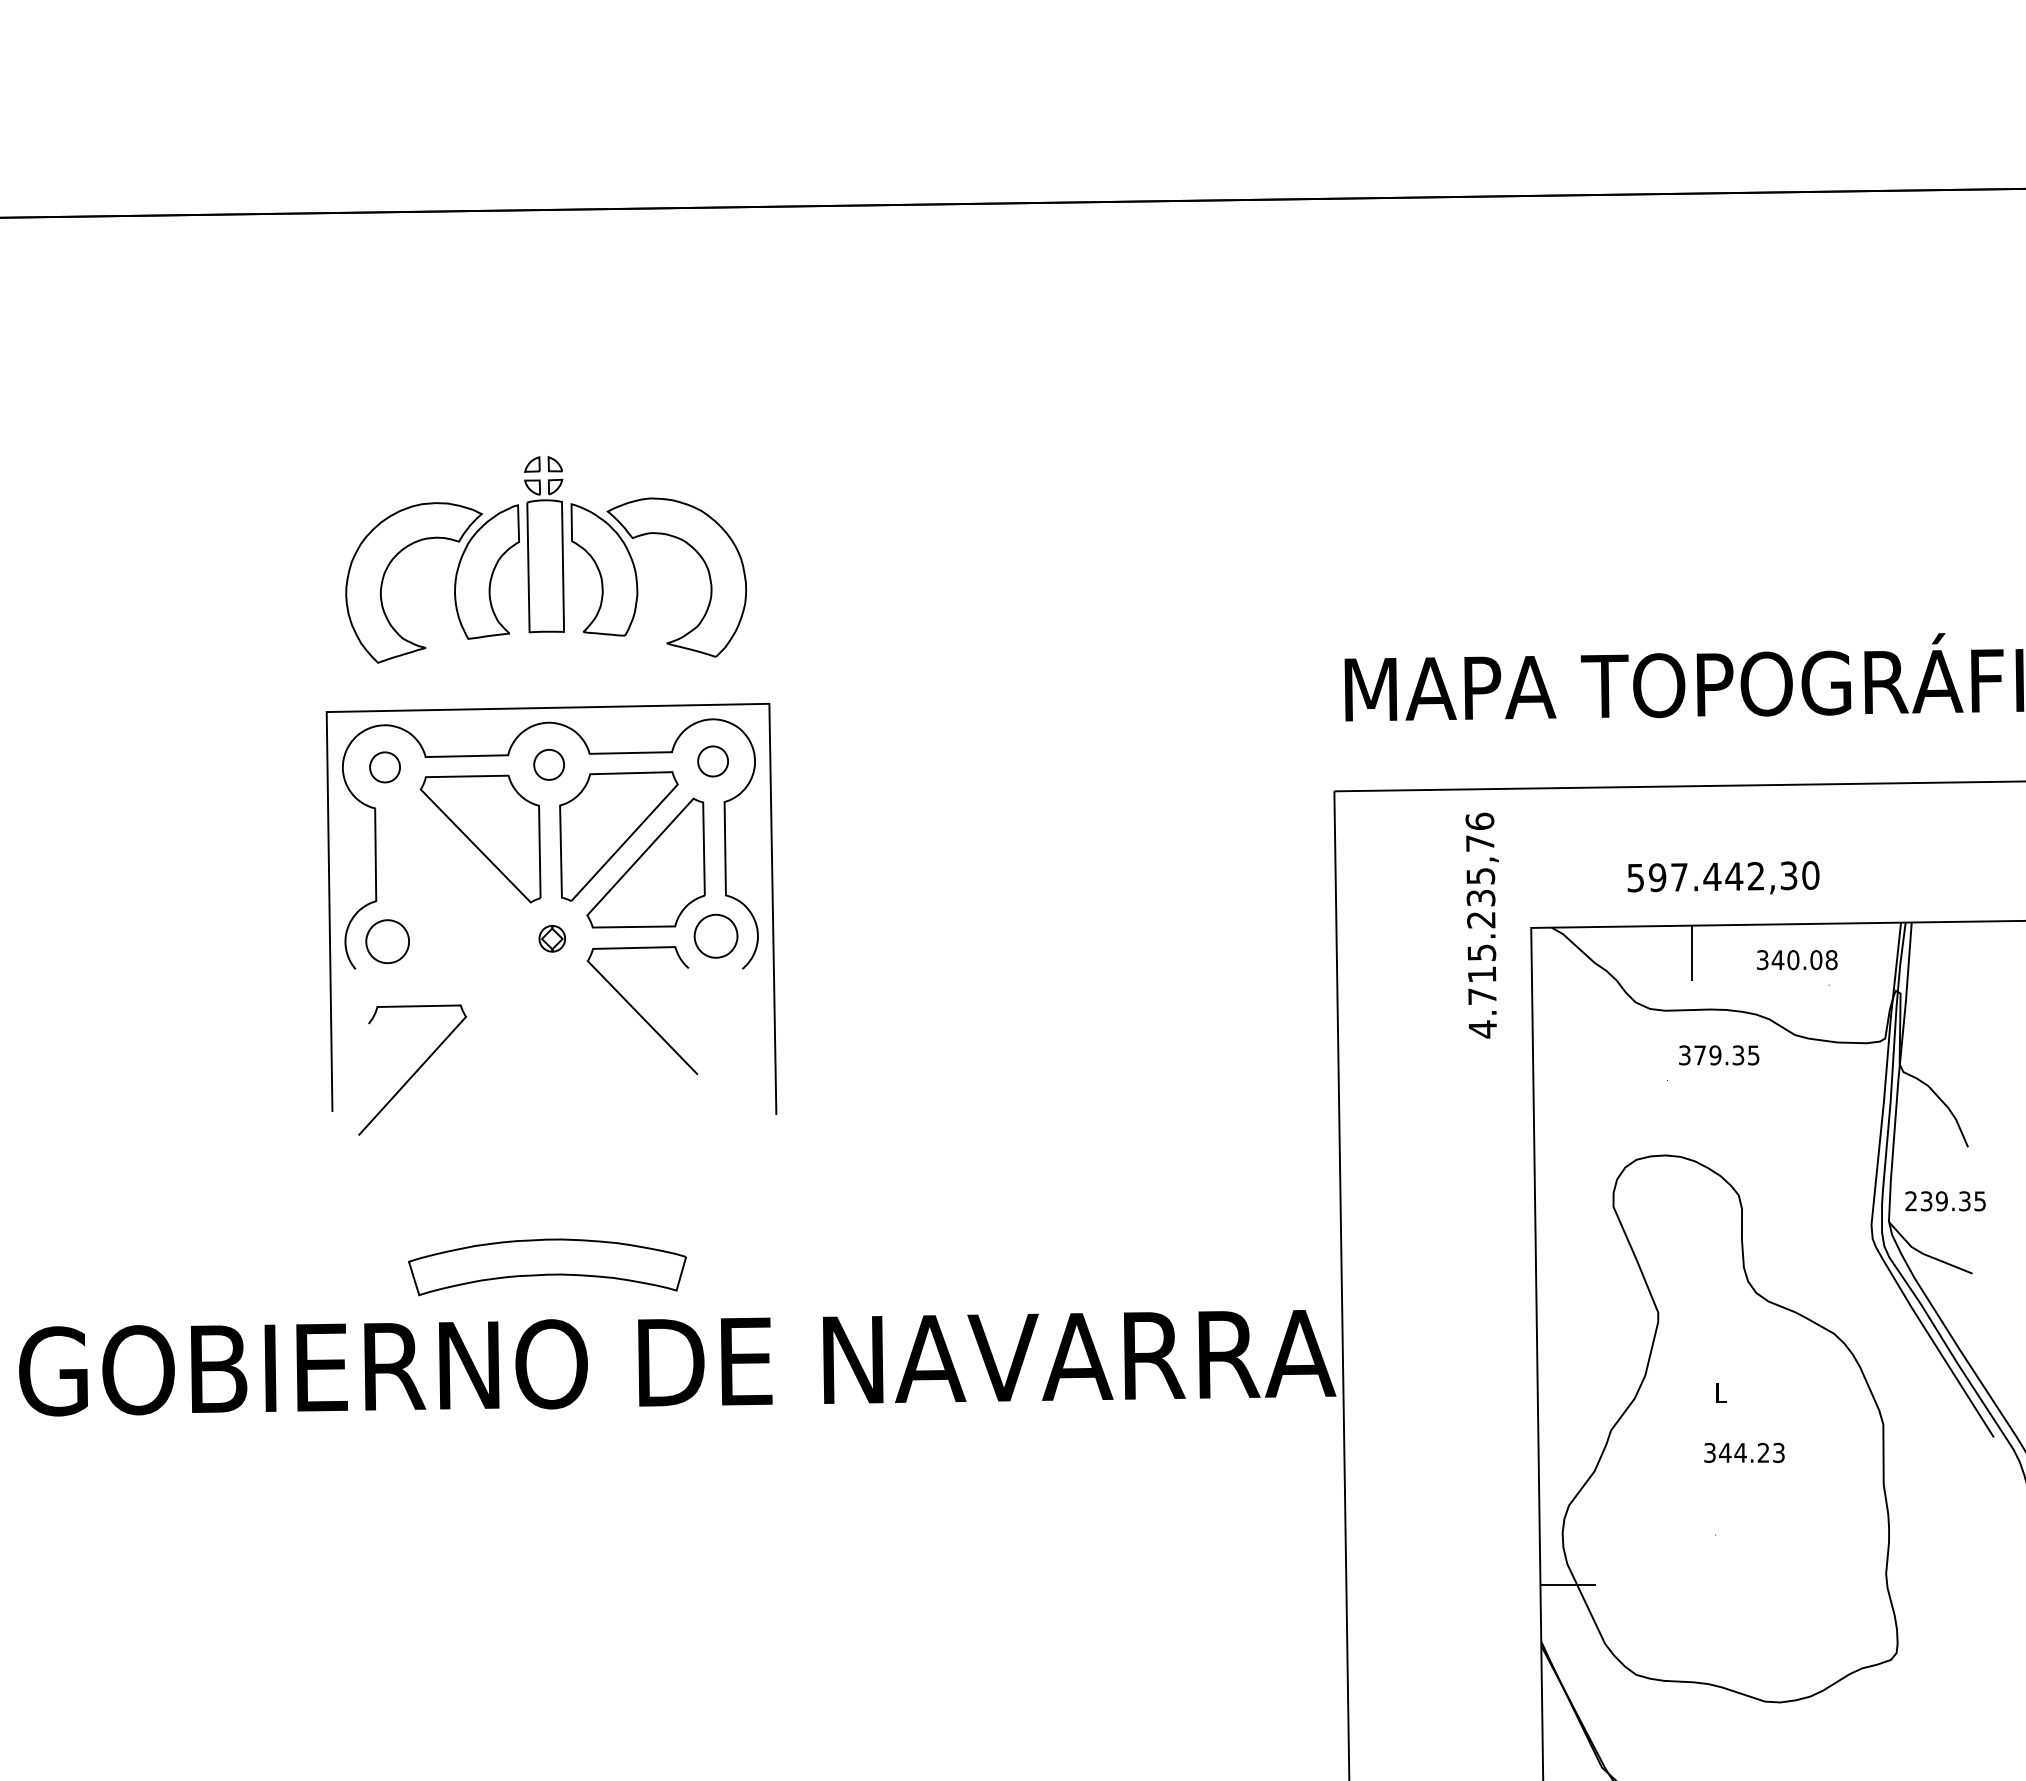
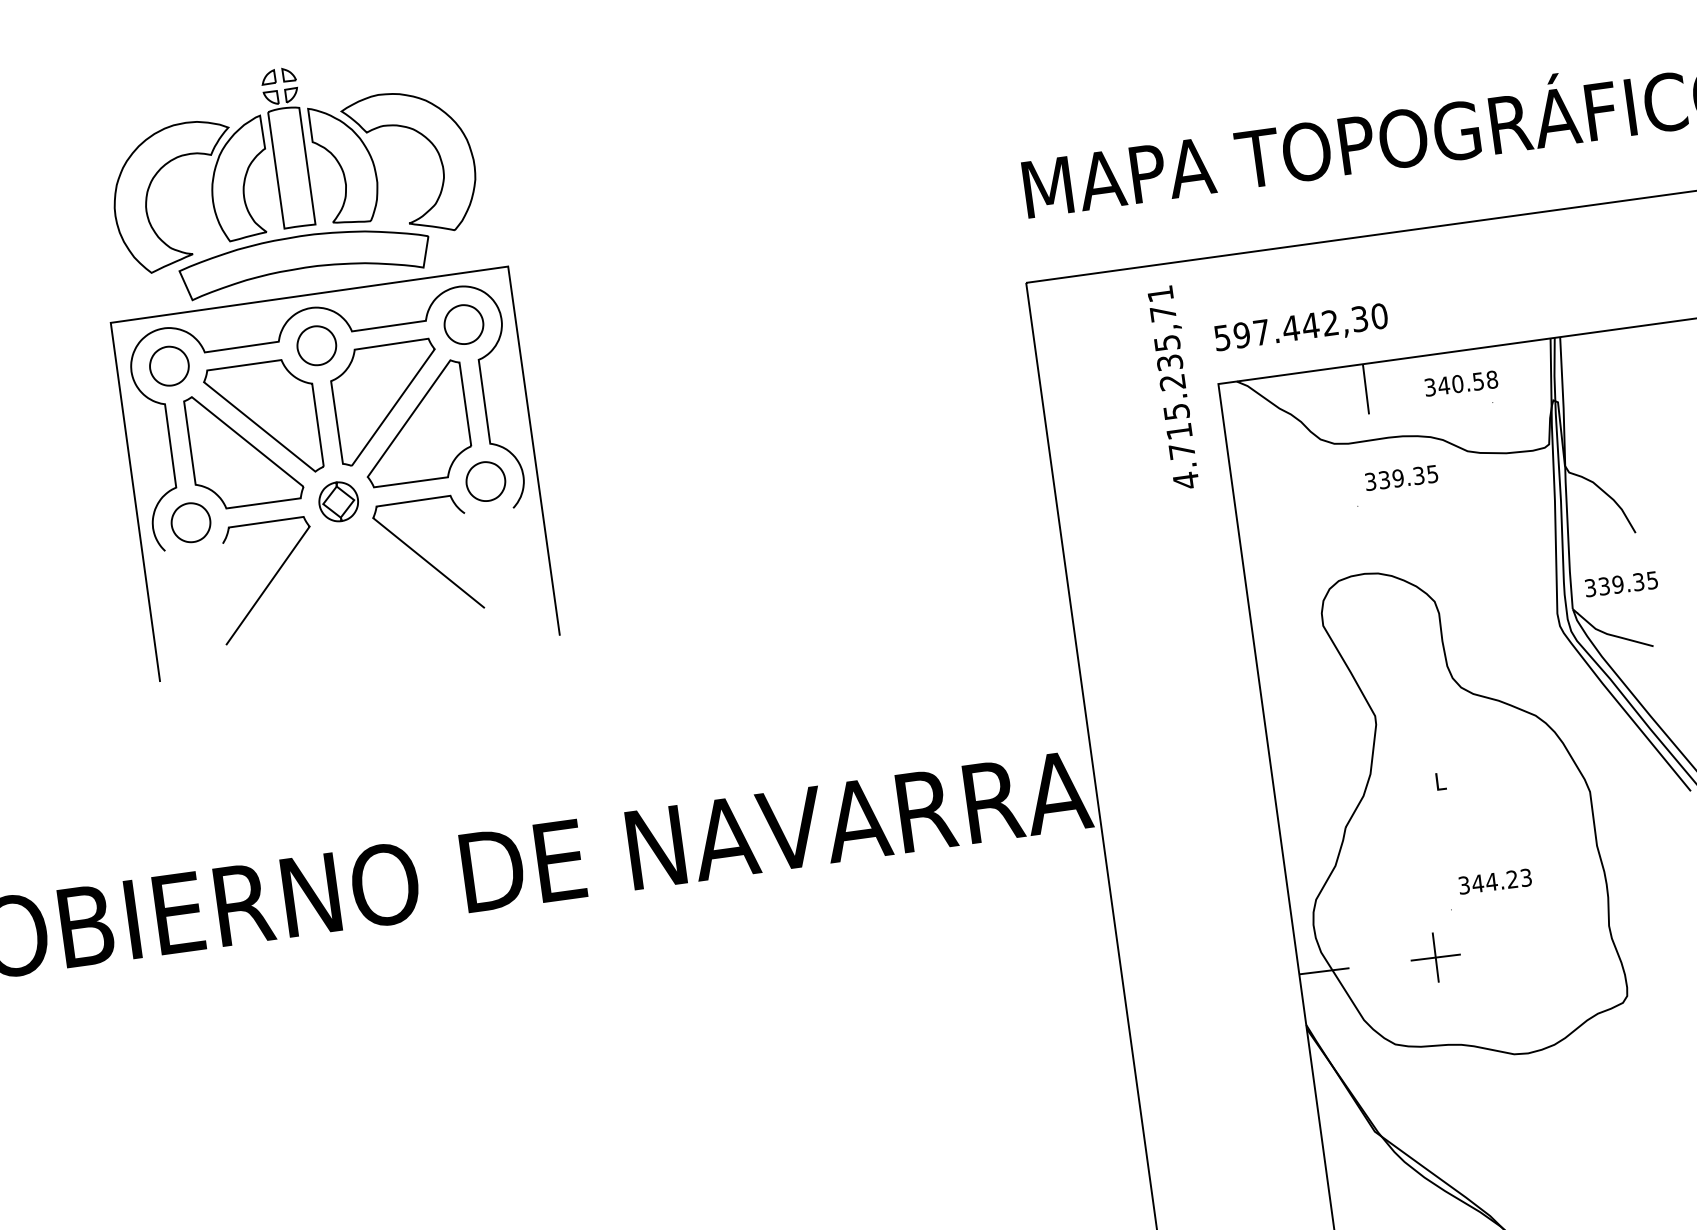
part: (712, 761) -> (463, 324), size x1.43
part: (548, 764) -> (316, 345), size x1.43
part: (384, 767) -> (168, 366), size x1.43
text: (1479, 820) -> (1159, 293), 4.715.235,76 -> 4.715.235,71
part: (455, 867) -> (243, 448), added
text: (1723, 877) -> (1301, 327), moved
part: (552, 938) -> (338, 501), size x1.67
text: (1816, 960) -> (1478, 381), 340.08 -> 340.58
text: (1699, 1055) -> (1383, 480), 379.35 -> 339.35
curve: (415, 1071) -> (270, 581), moved
text: (1910, 1201) -> (1589, 588), 239.35 -> 339.35
part: (547, 1267) -> (304, 261), moved
text: (1744, 1452) -> (1495, 881), moved
part: (1691, 1584) -> (1435, 957), added

